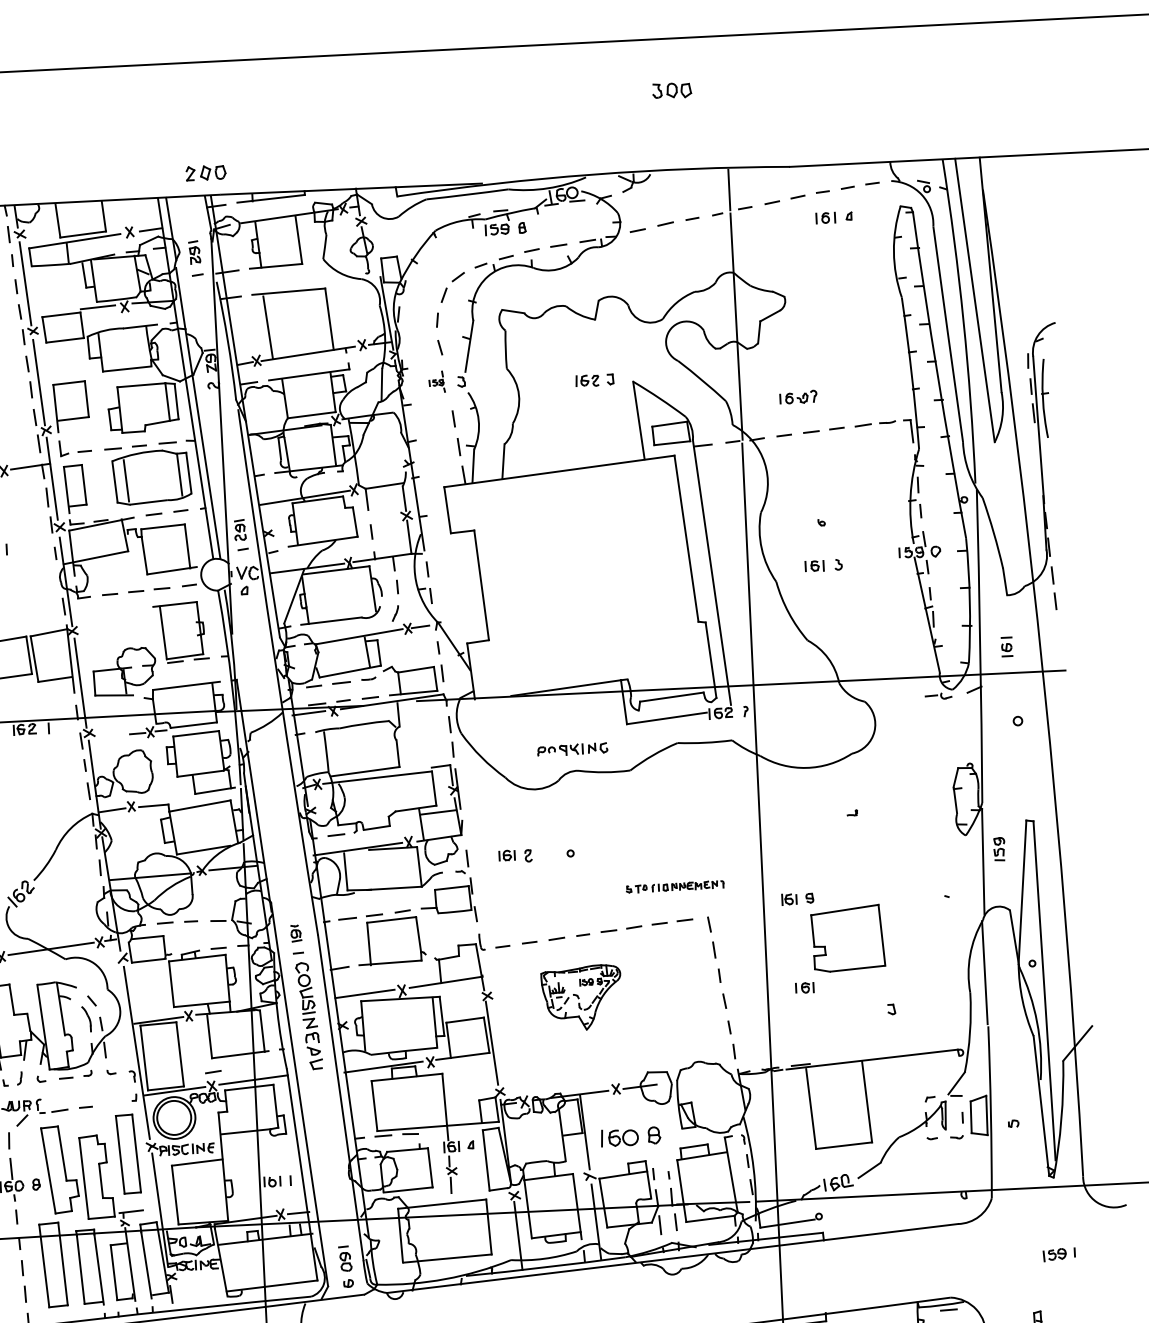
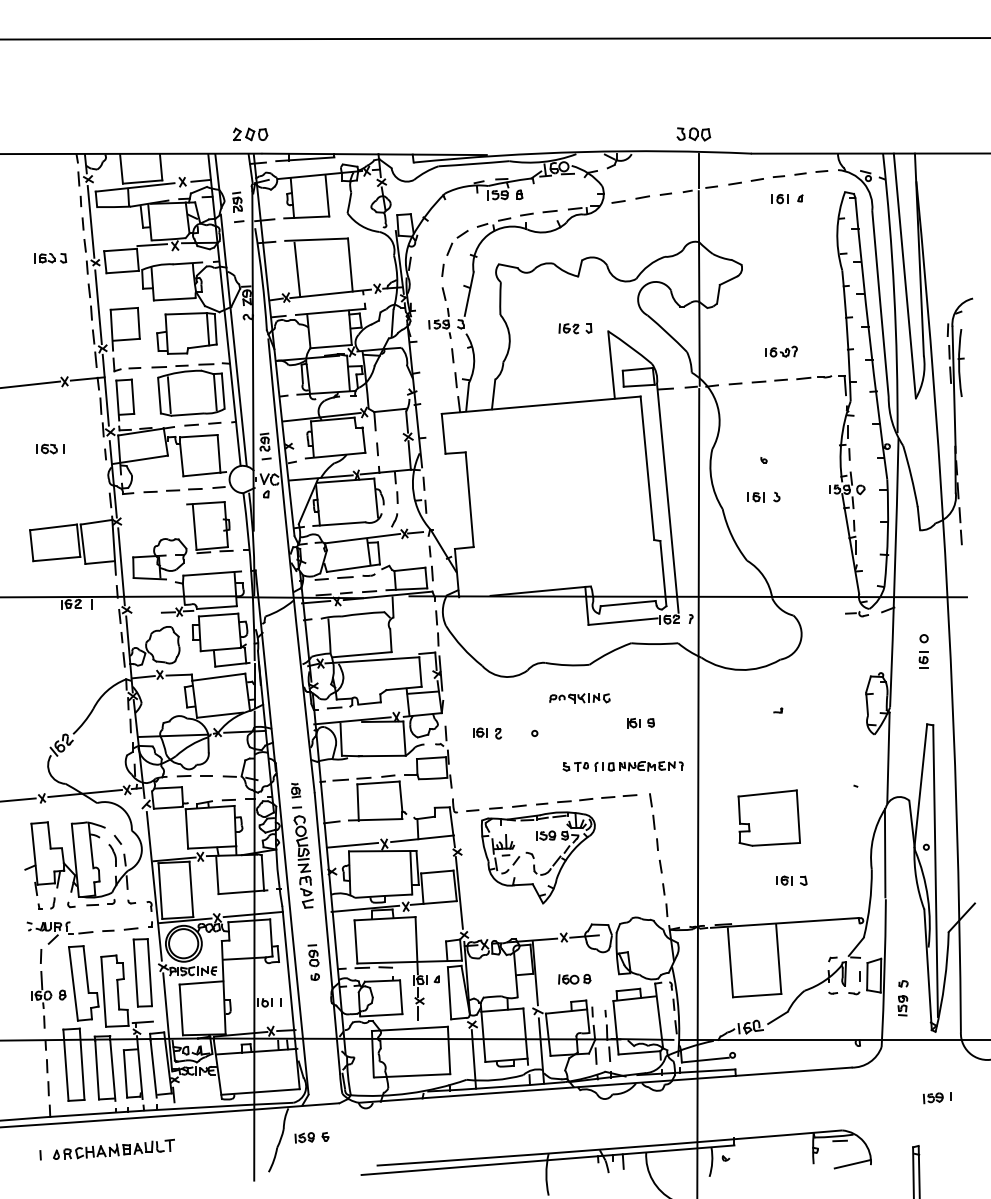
part: (671, 90) -> (693, 134), moved
part: (436, 382) -> (439, 323), size x1.67
part: (798, 397) -> (781, 351), moved
part: (1006, 646) -> (923, 659), moved
part: (572, 749) -> (579, 698), moved
part: (999, 848) -> (902, 1005), moved
part: (674, 886) -> (622, 766), size x1.43
part: (797, 899) -> (640, 723), moved
part: (805, 987) -> (784, 880), moved
part: (581, 997) -> (538, 857), size x1.67
line: (212, 1071) -> (130, 928), moved
part: (630, 1137) -> (574, 979), size x0.62
part: (345, 1266) -> (313, 962), moved

